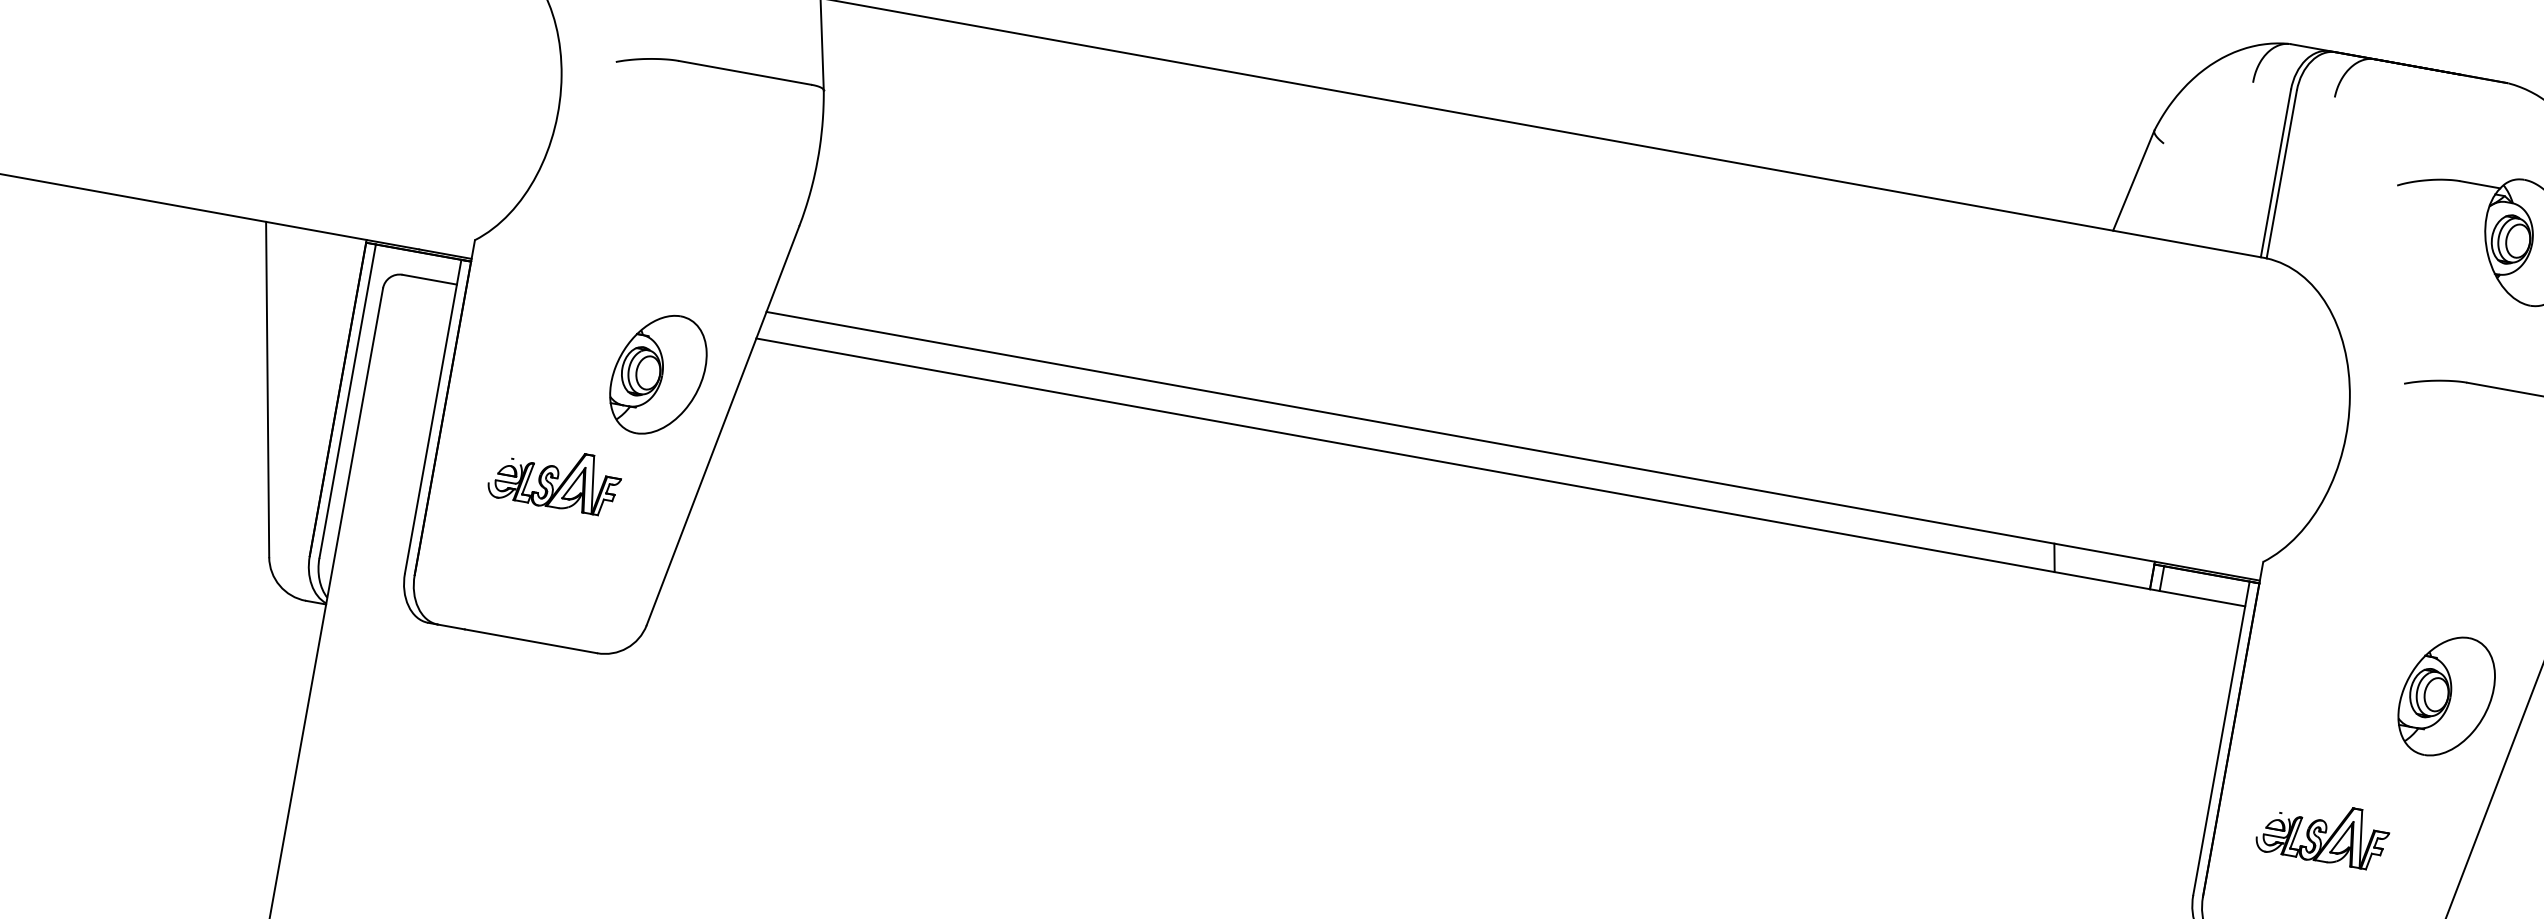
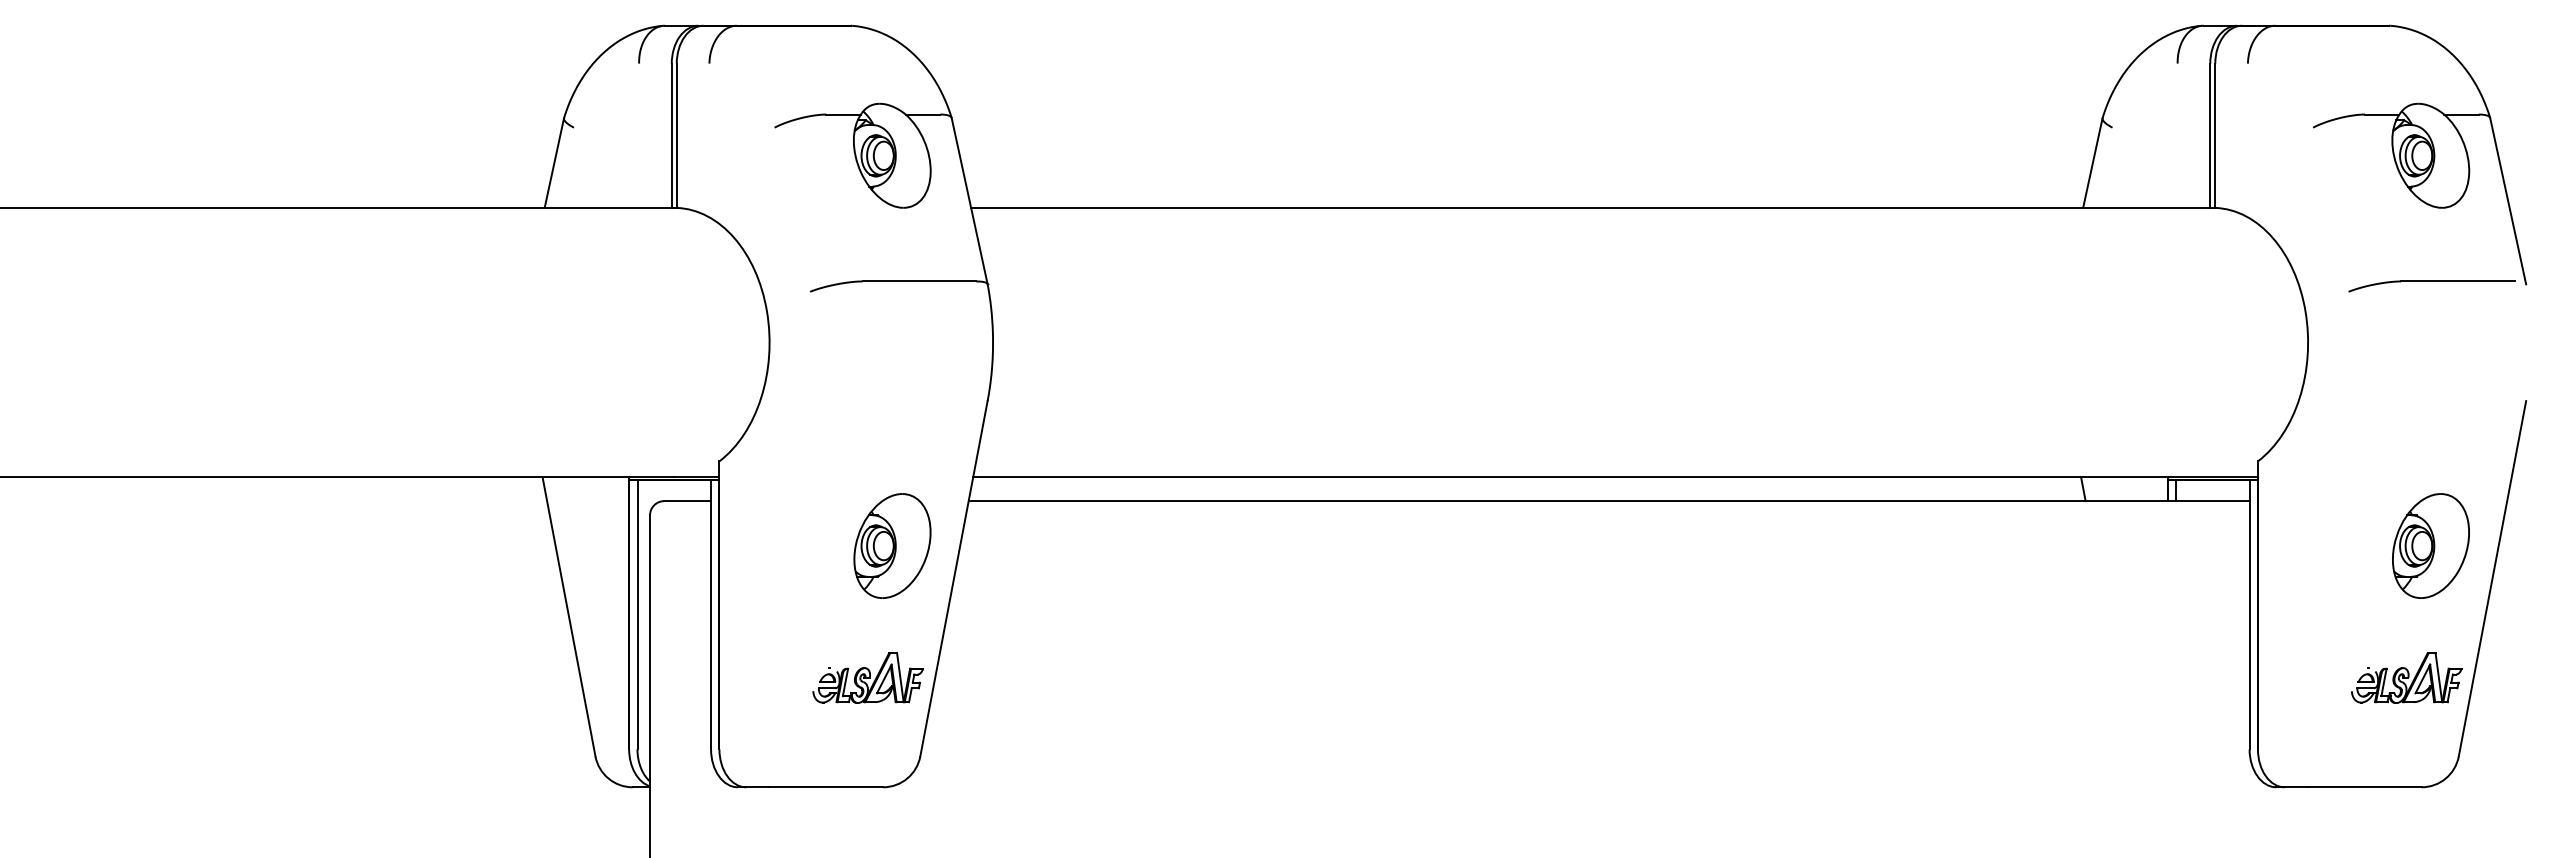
part: (554, 477) -> (867, 677), moved
part: (2323, 832) -> (2406, 677), moved

